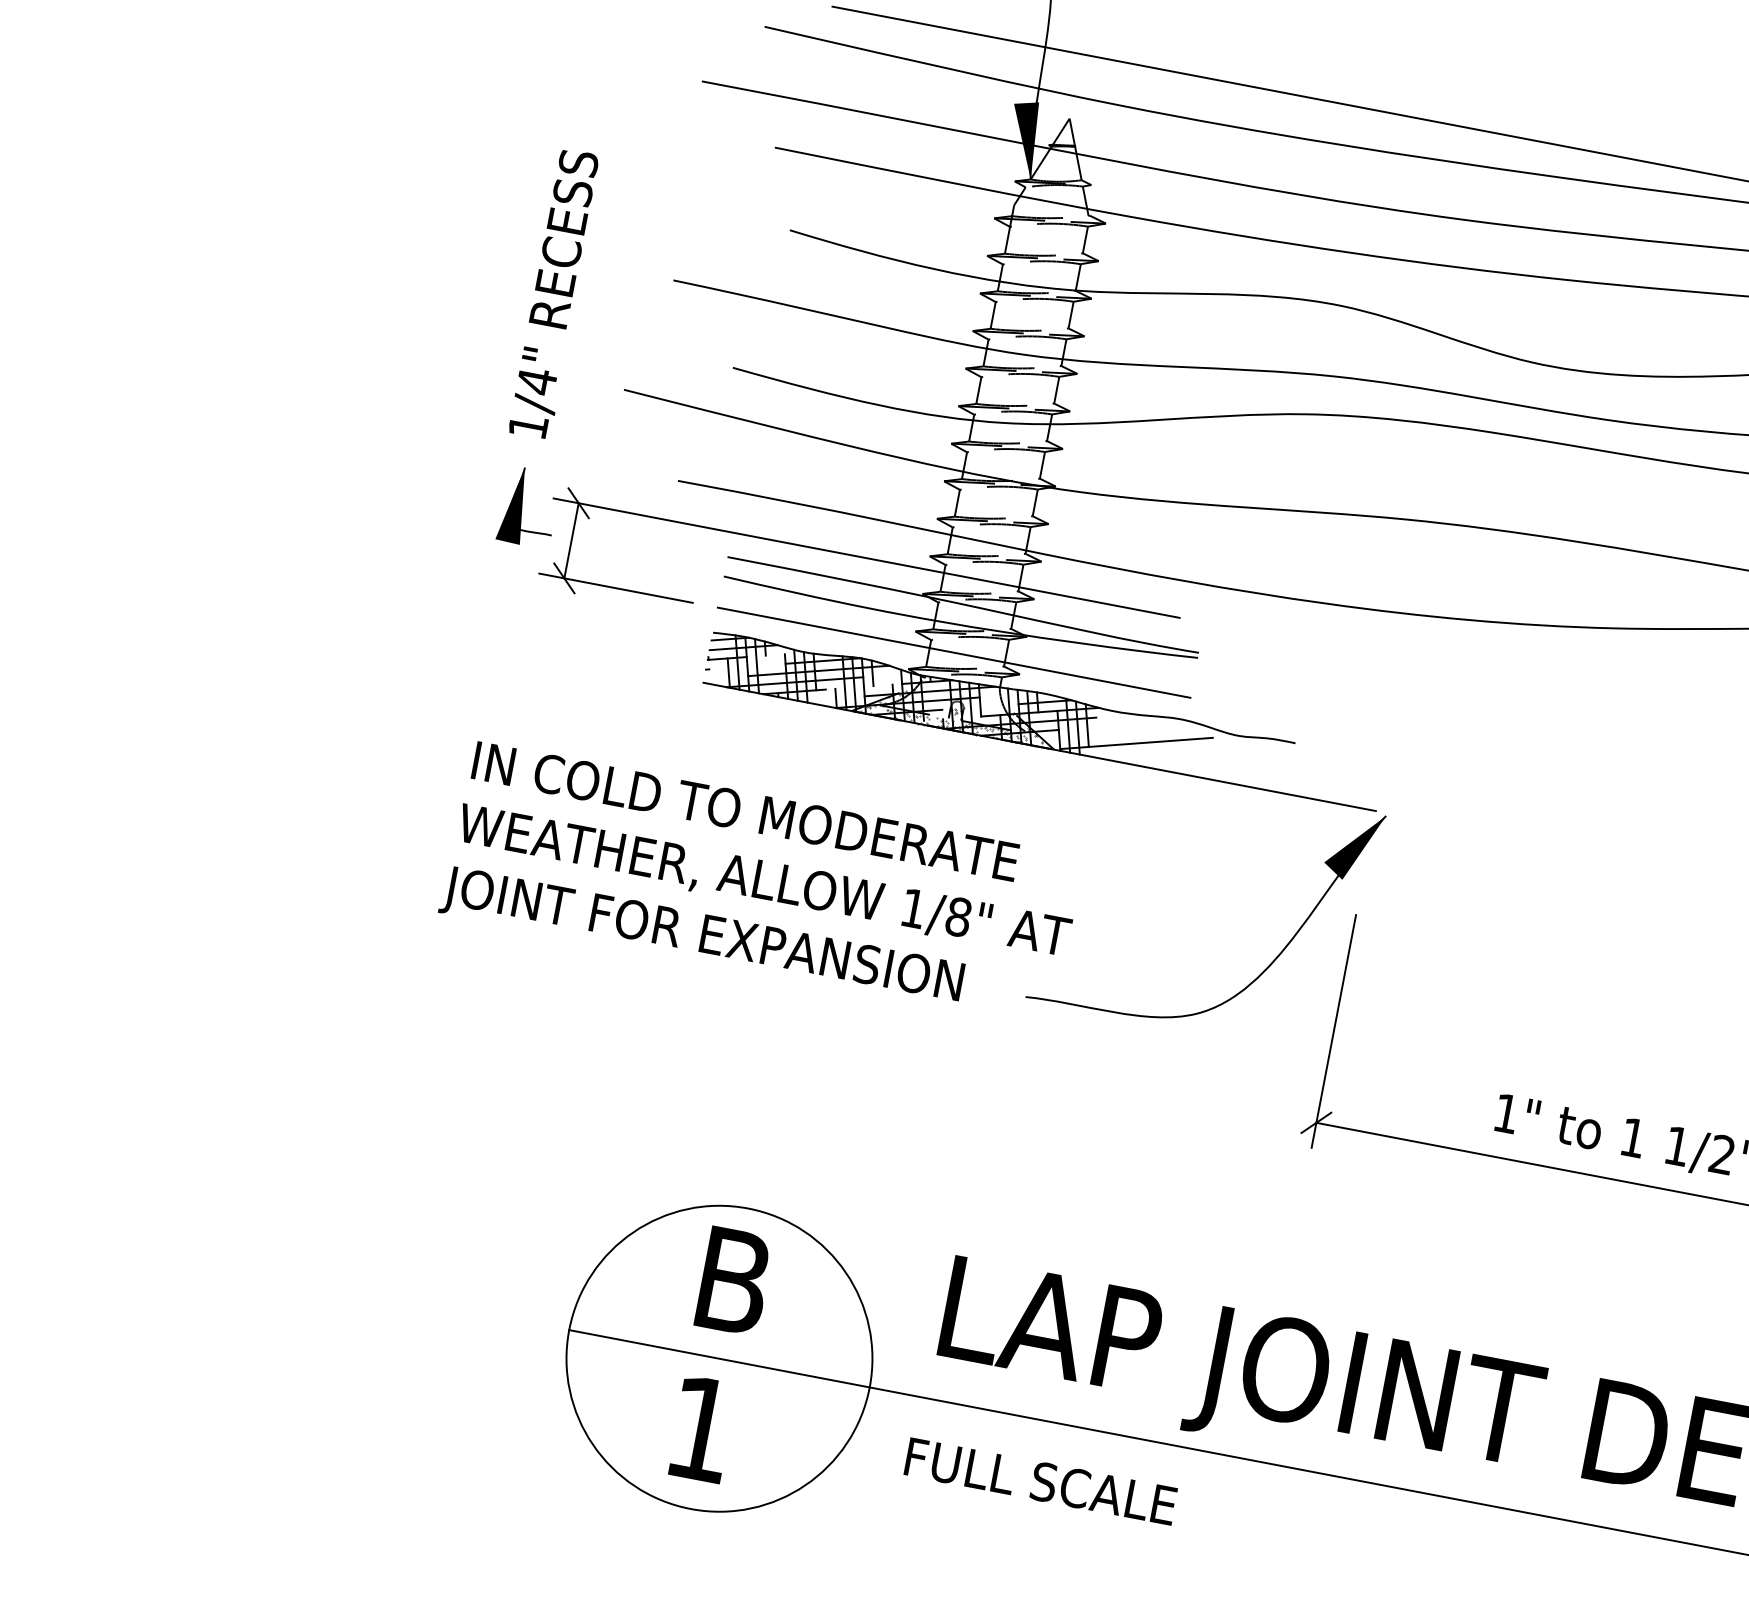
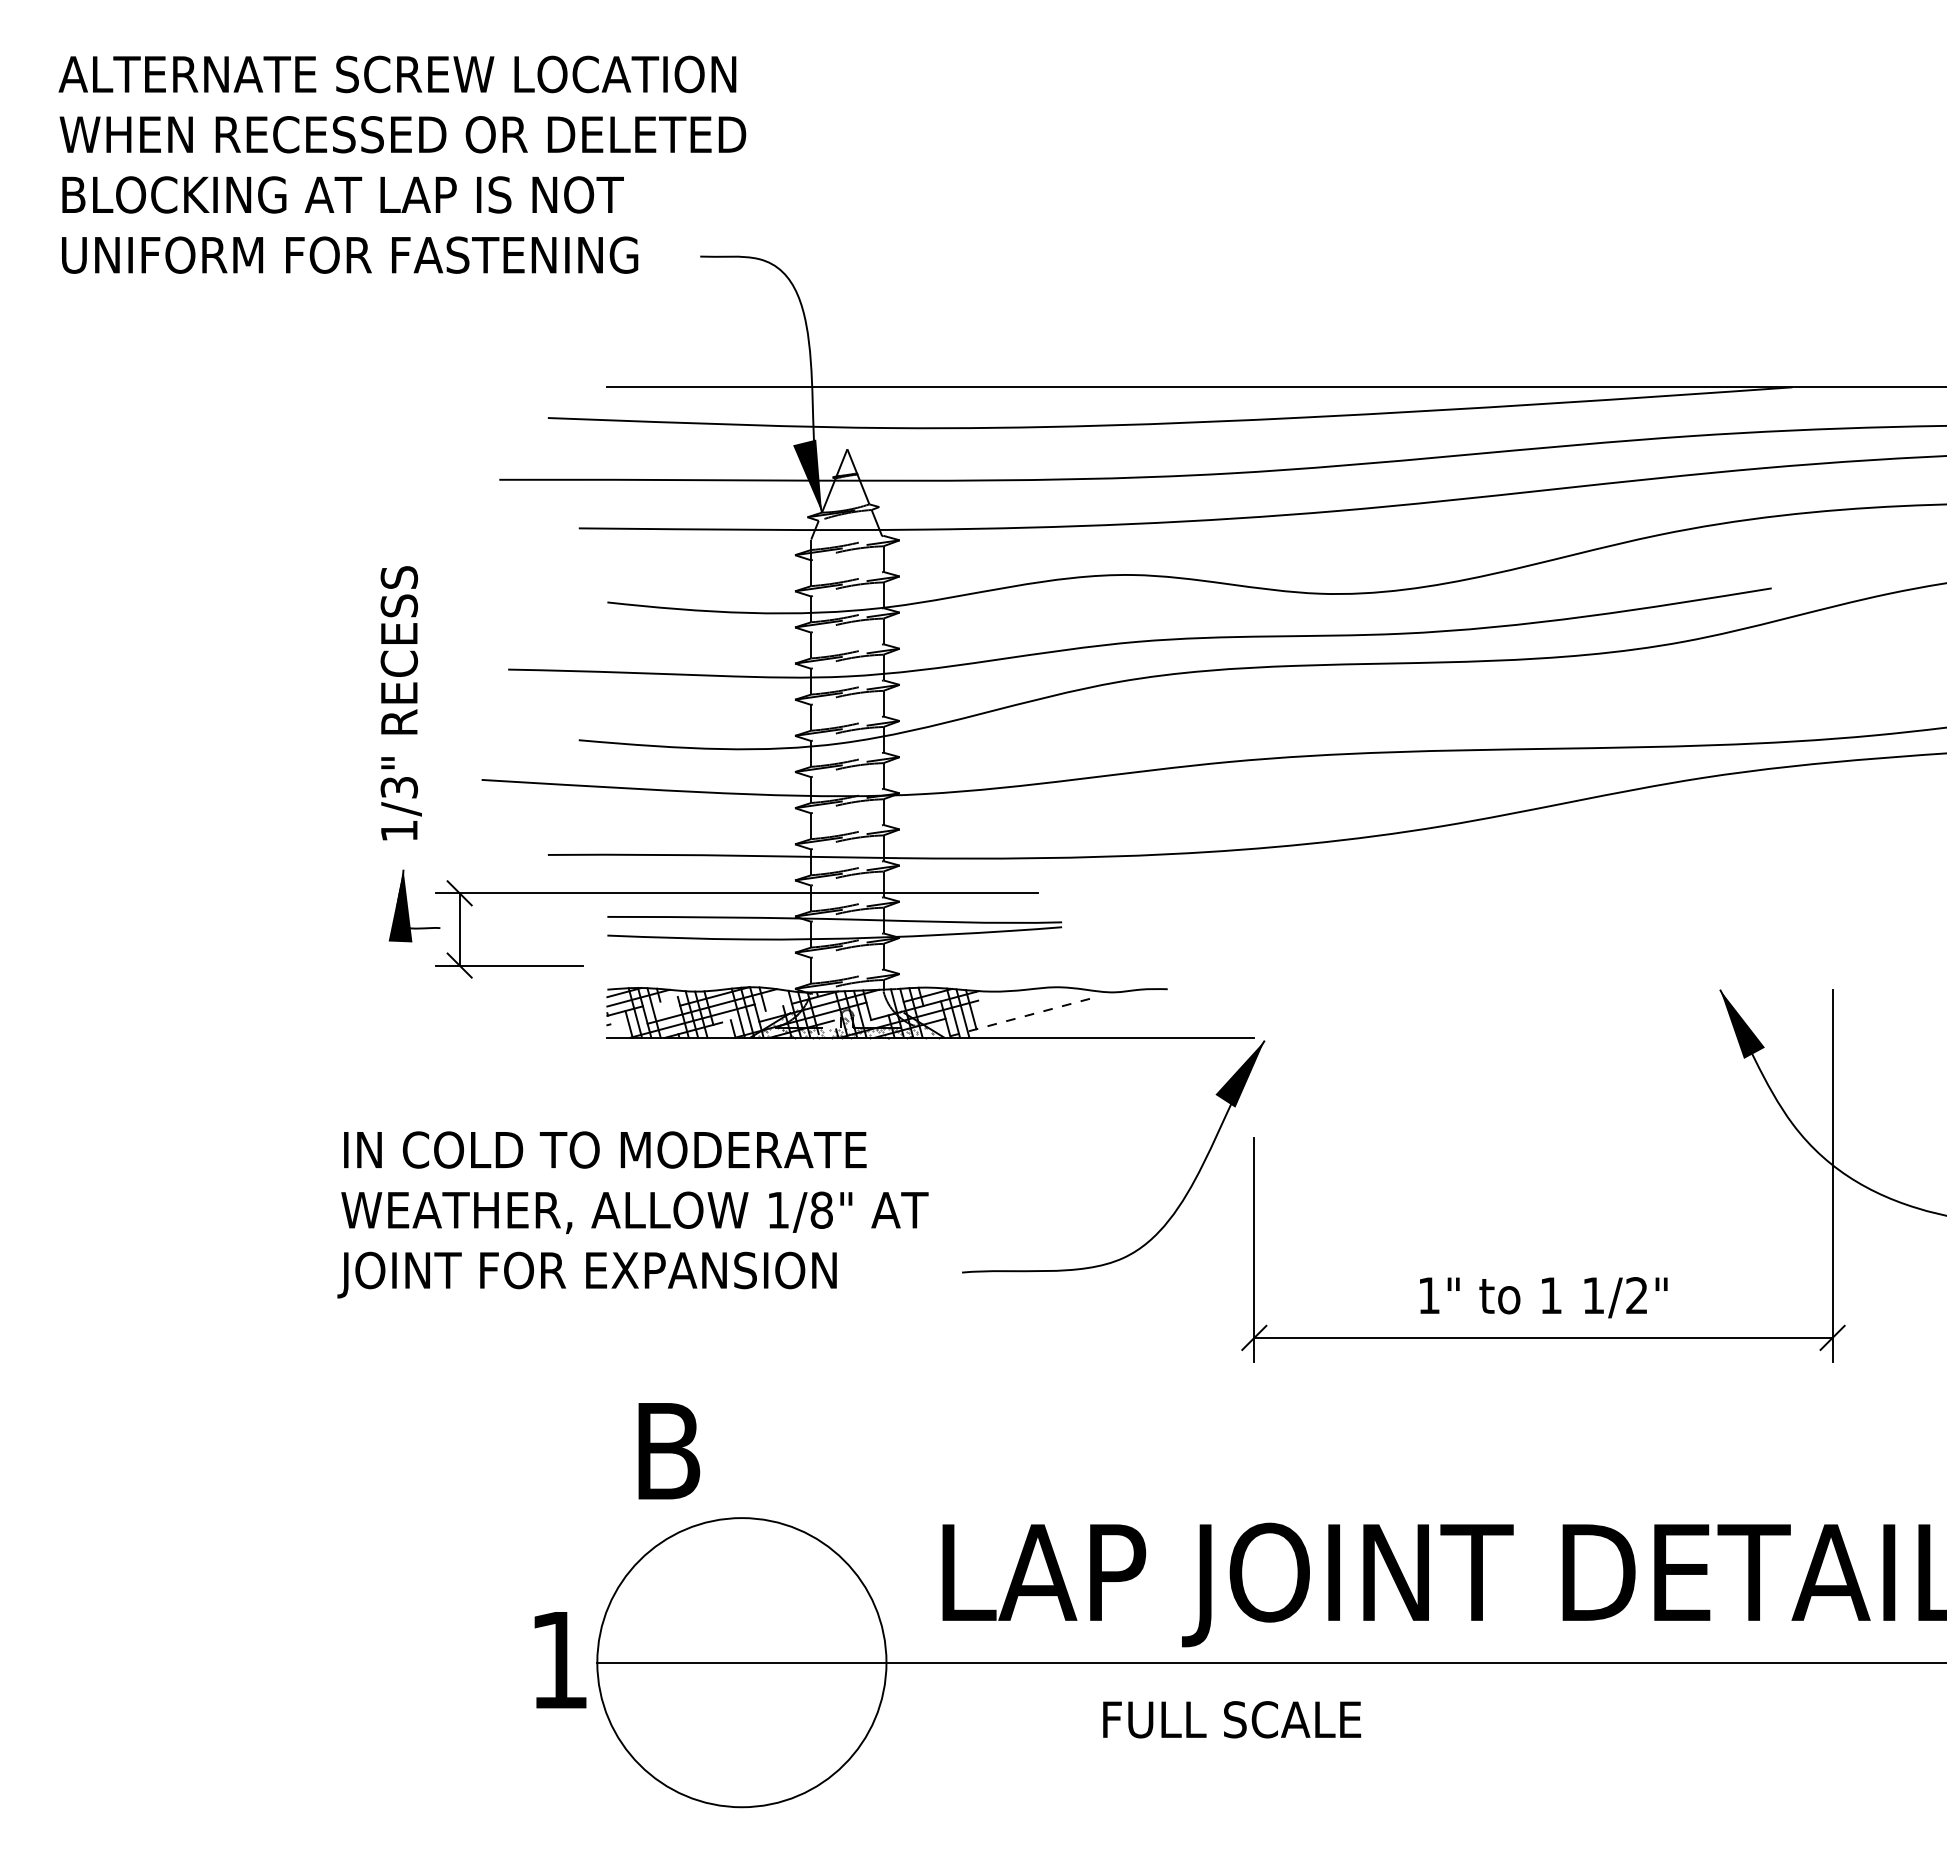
text: (537, 381) -> (399, 787), 1/4" -> 1/3"
line: (953, 652) -> (834, 965), removed
line: (1136, 743) -> (1020, 1017), solid -> dashed
text: (761, 884) -> (632, 1214), moved
text: (734, 1281) -> (669, 1451), moved
text: (702, 1429) -> (560, 1660), moved
text: (1041, 1481) -> (1232, 1719), moved

